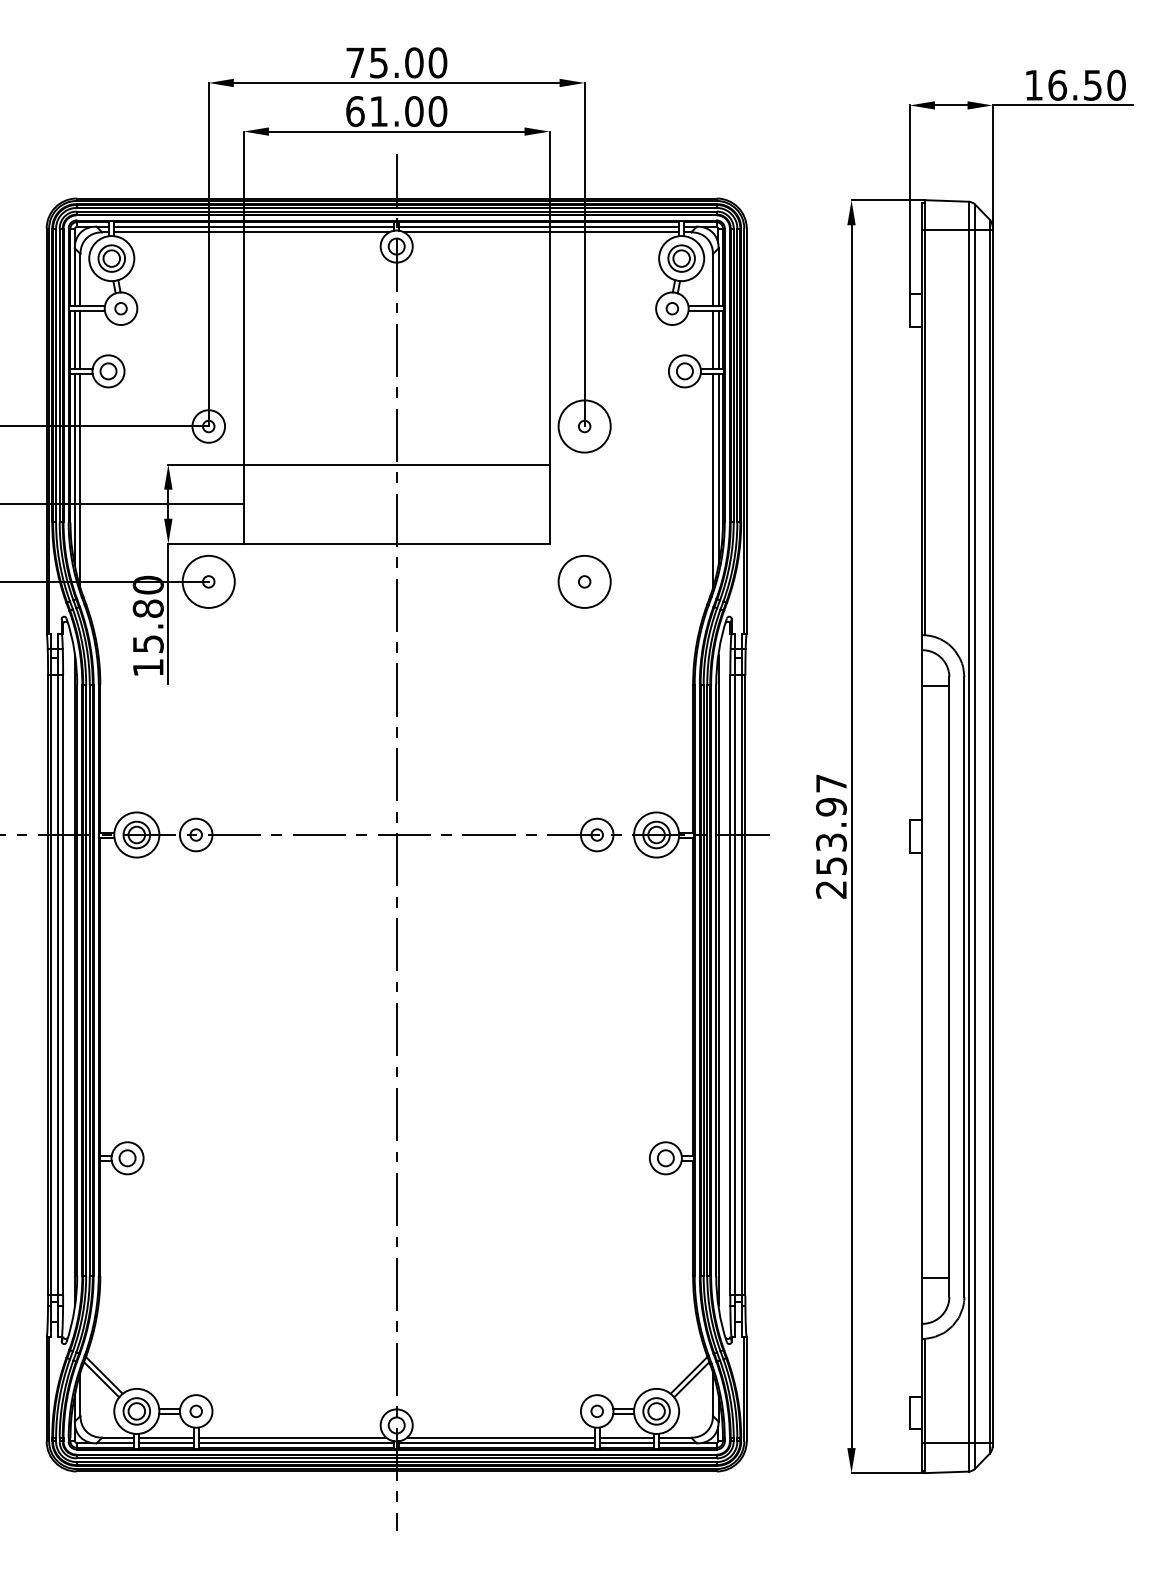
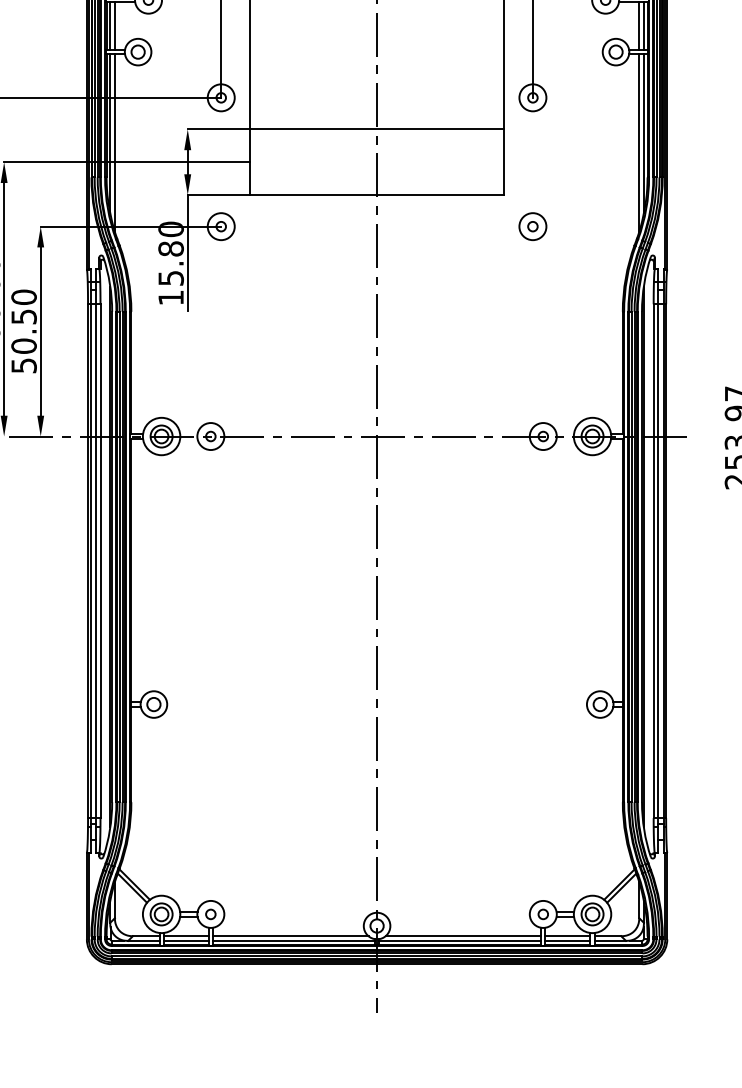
circle: (584, 426) -> (532, 97), size x0.62
circle: (208, 581) -> (221, 226), size x0.62
circle: (584, 581) -> (532, 226), size x0.62

